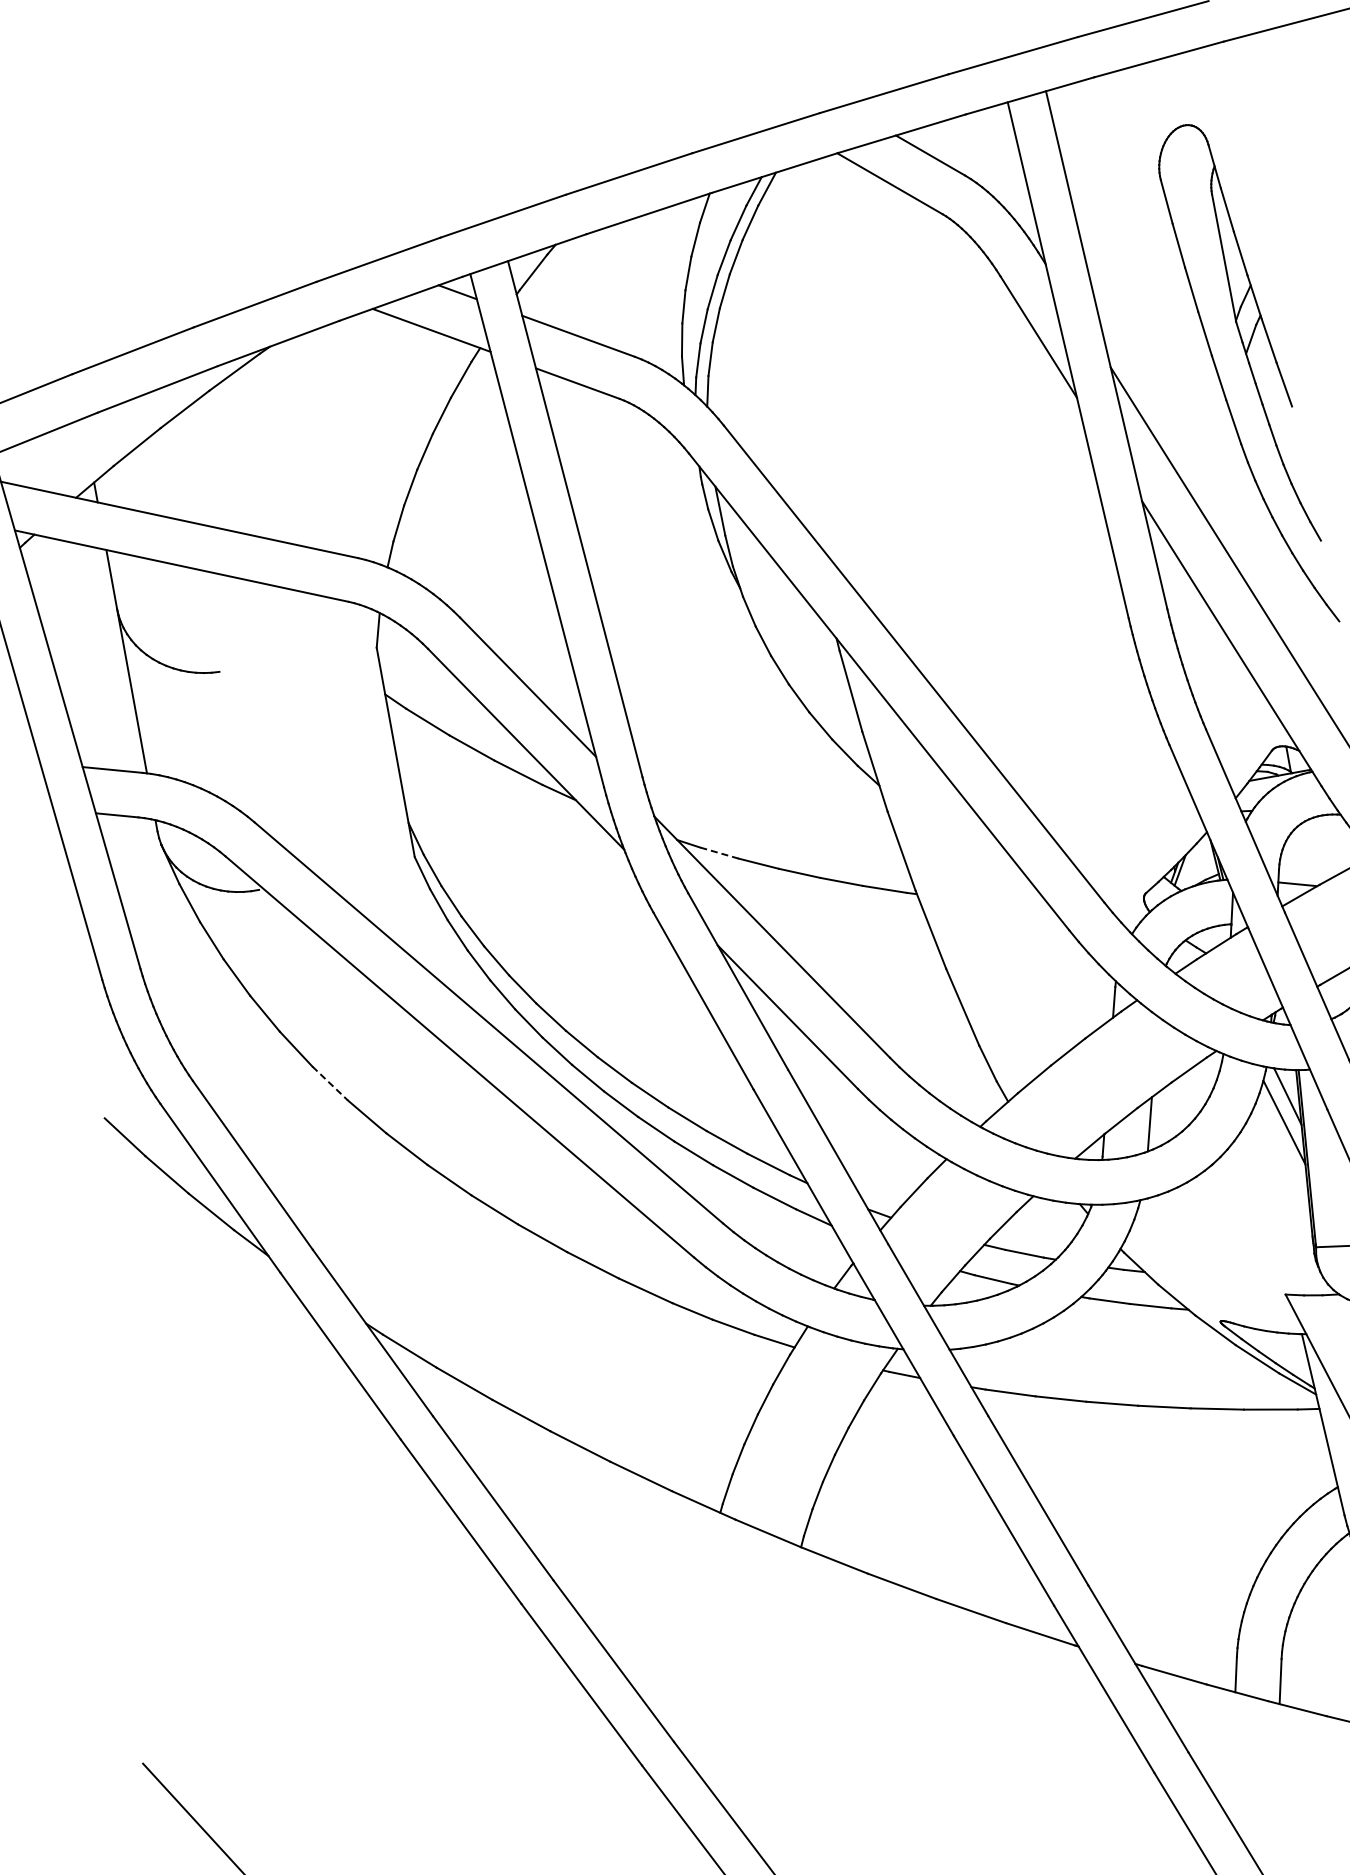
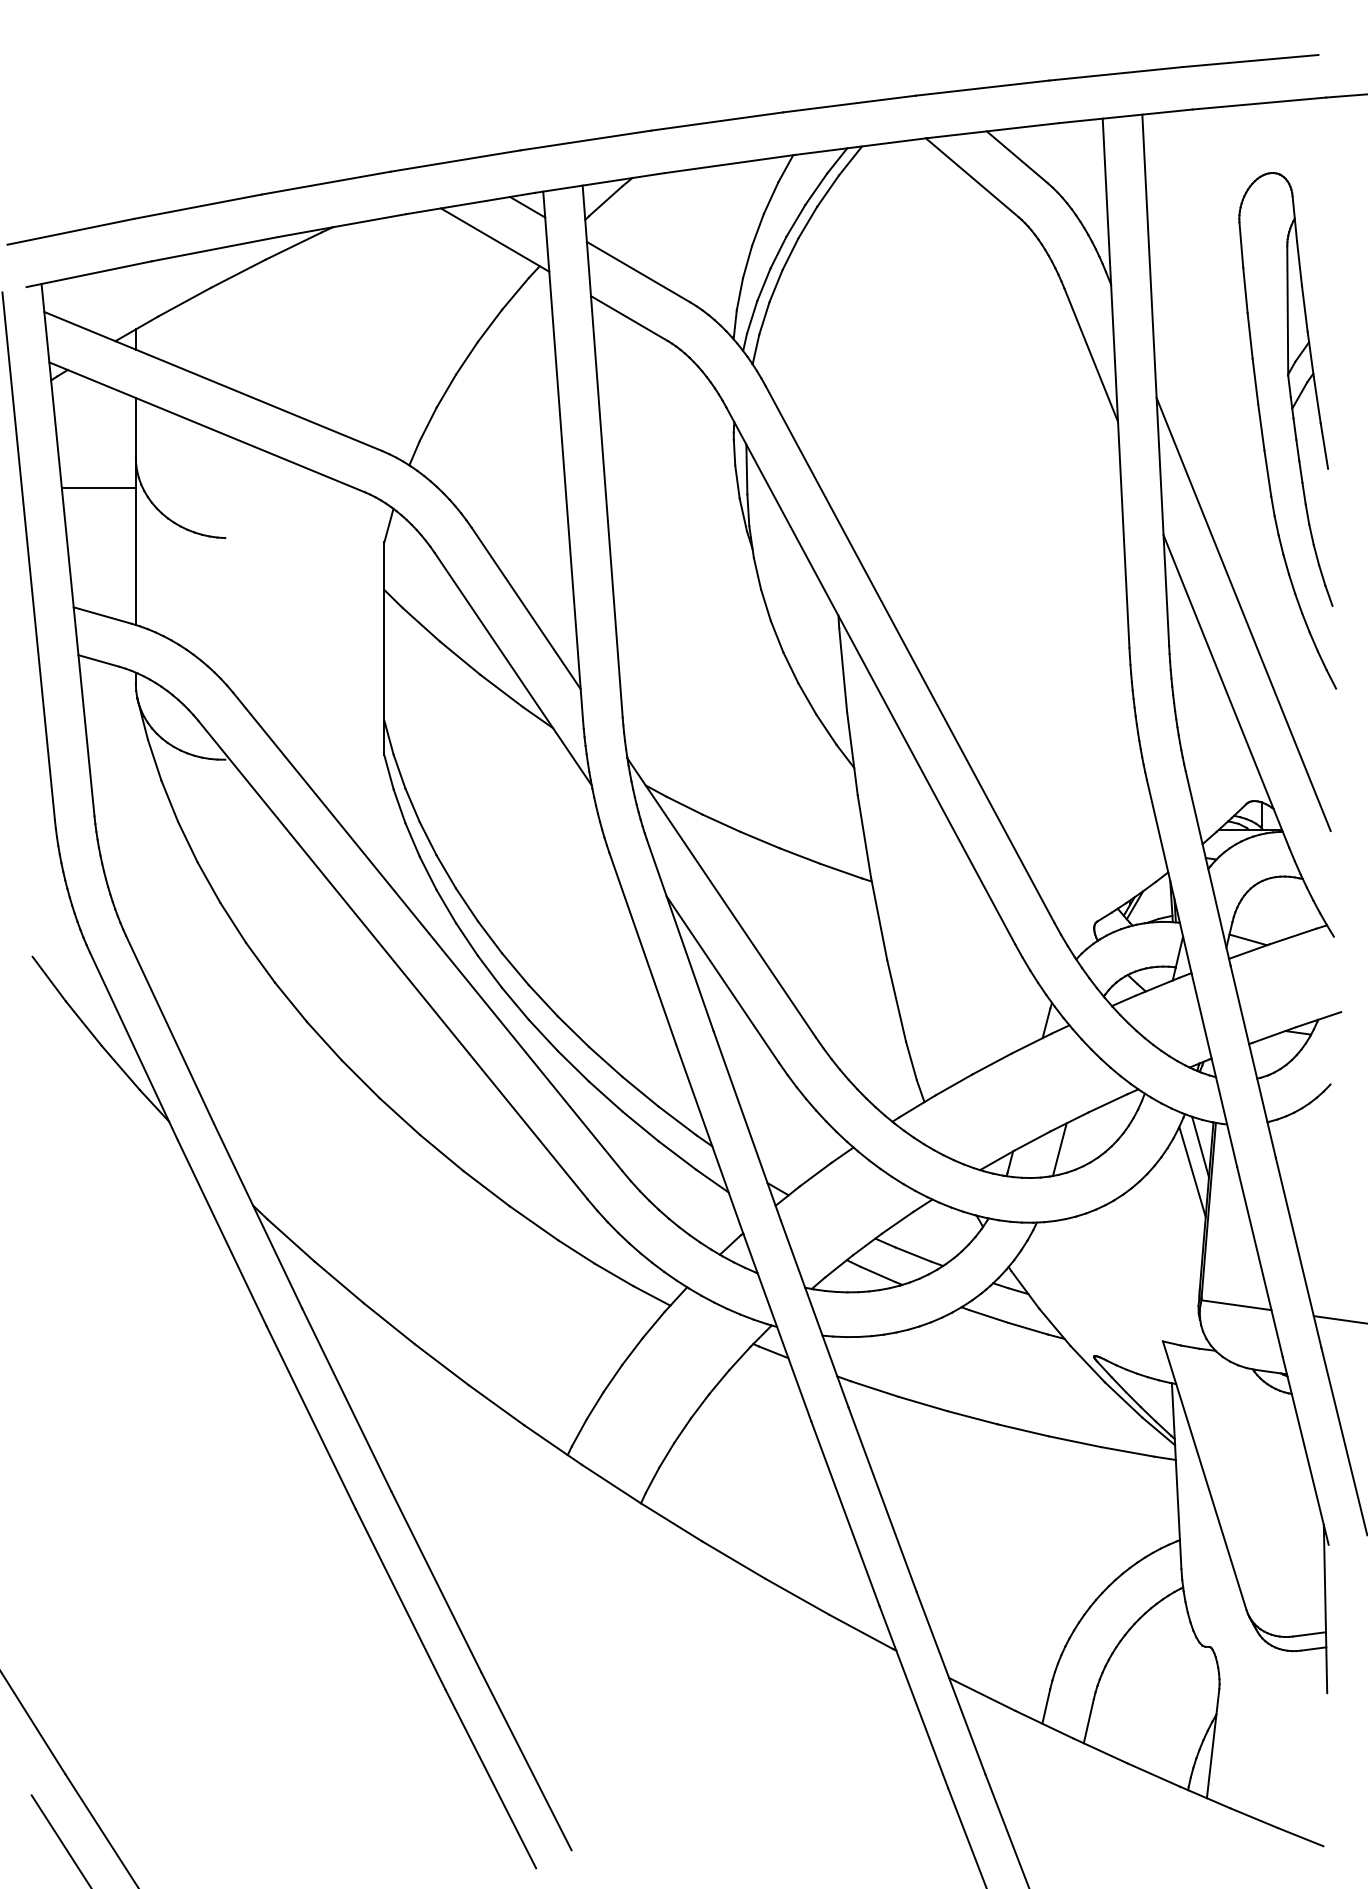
line: (85, 645) -> (98, 488), added
line: (719, 852) -> (684, 805), dashed -> solid
line: (329, 1083) -> (260, 962), dashed -> solid

